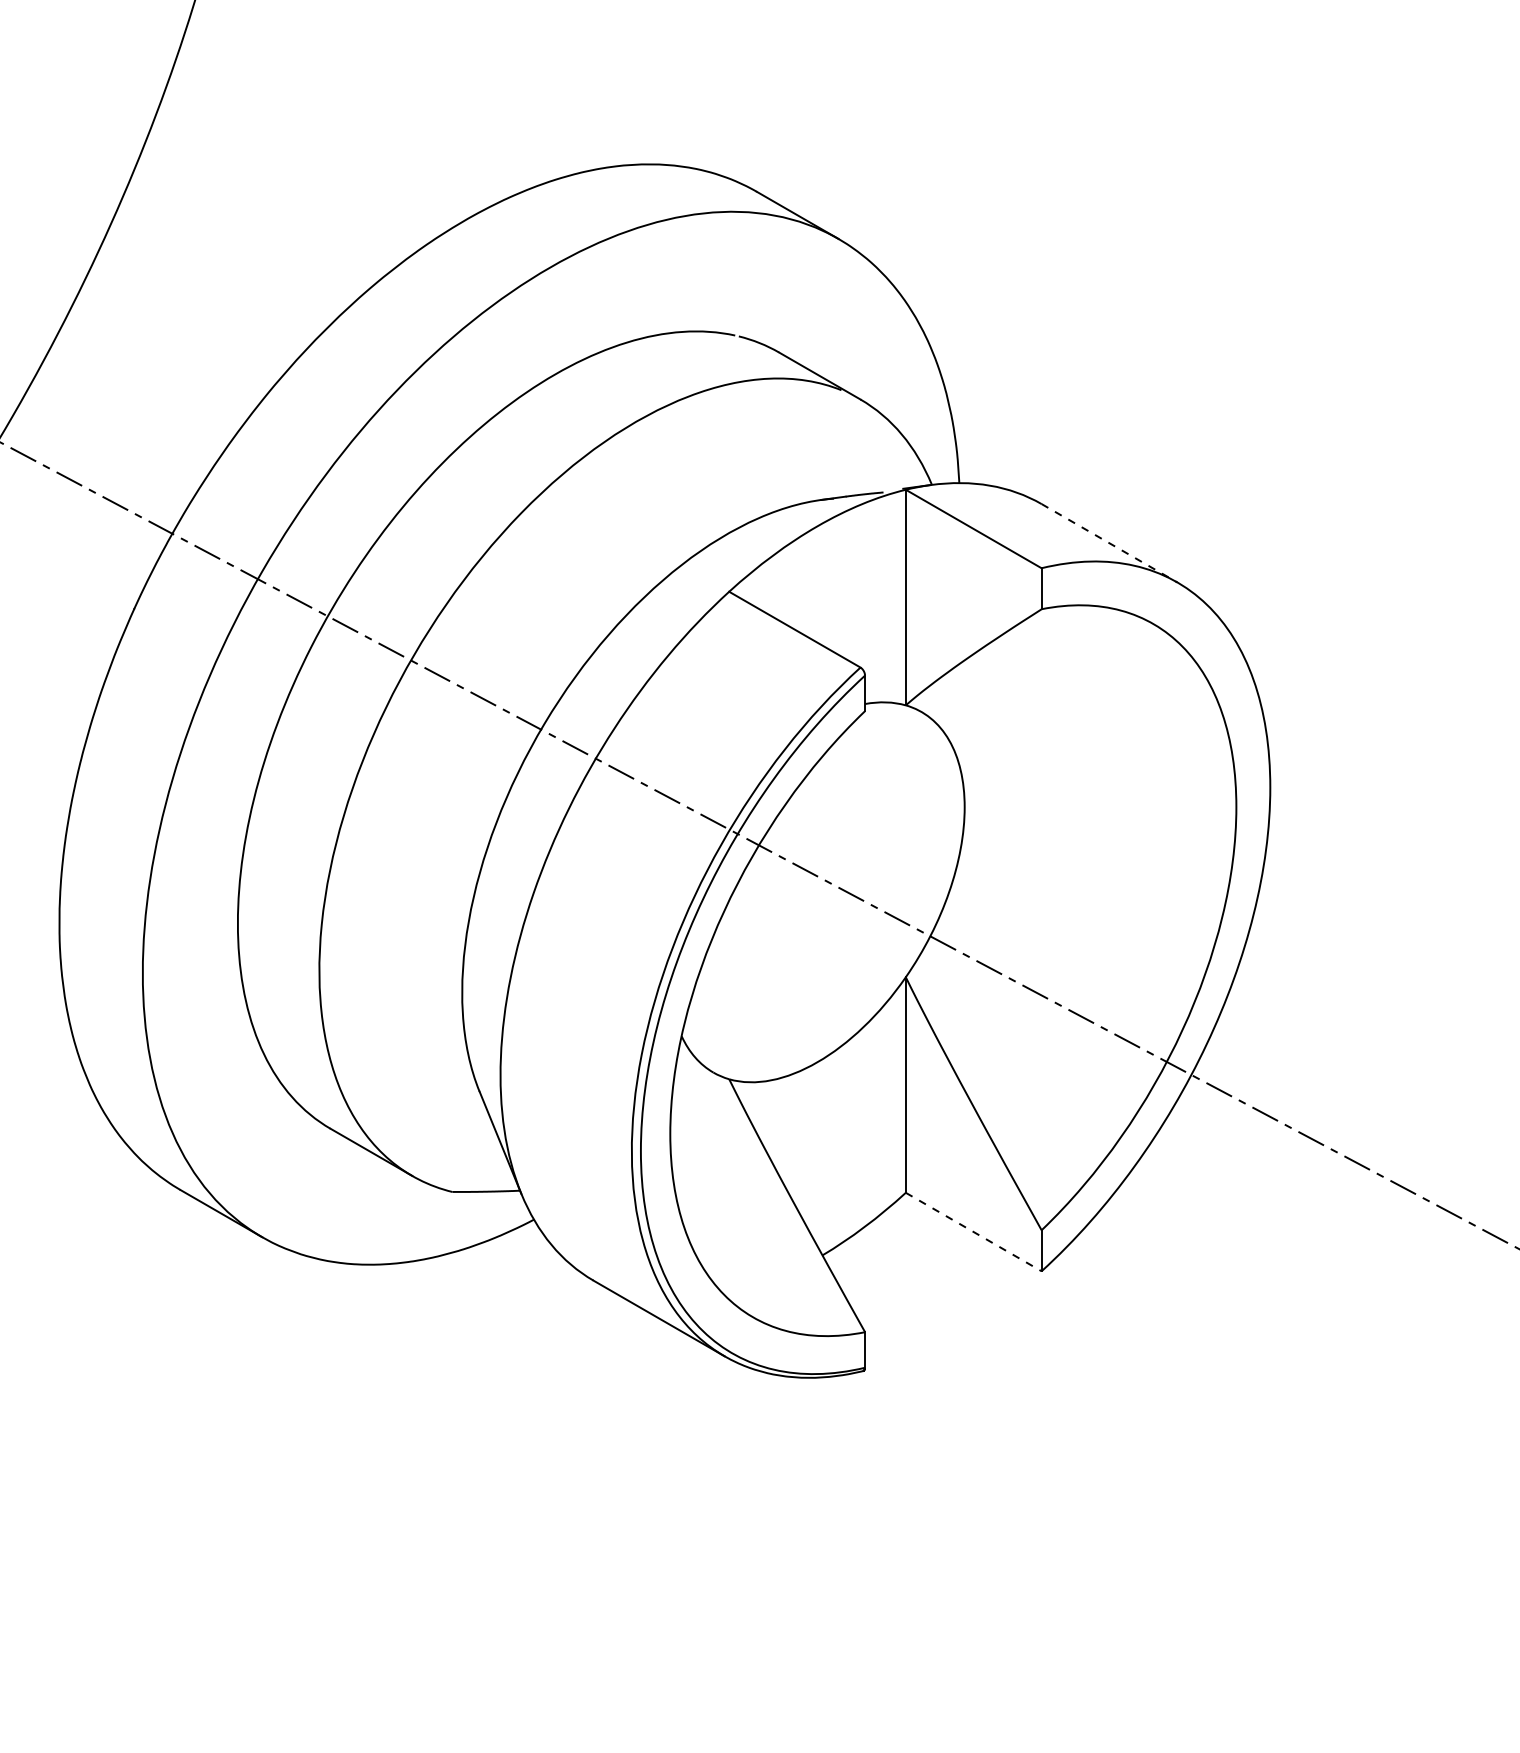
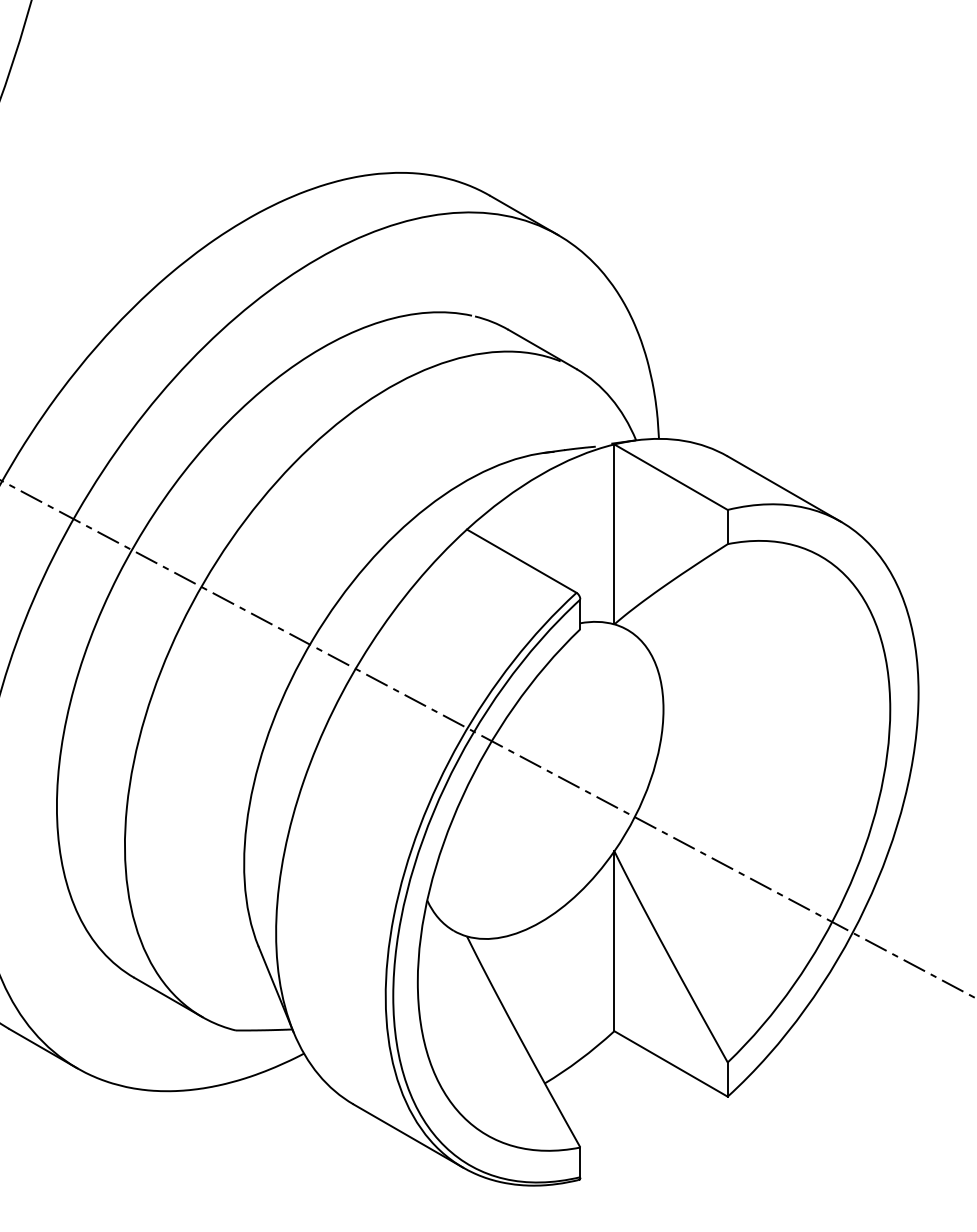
line: (1109, 543) -> (784, 489), dashed -> solid
line: (974, 1232) -> (671, 1064), dashed -> solid

